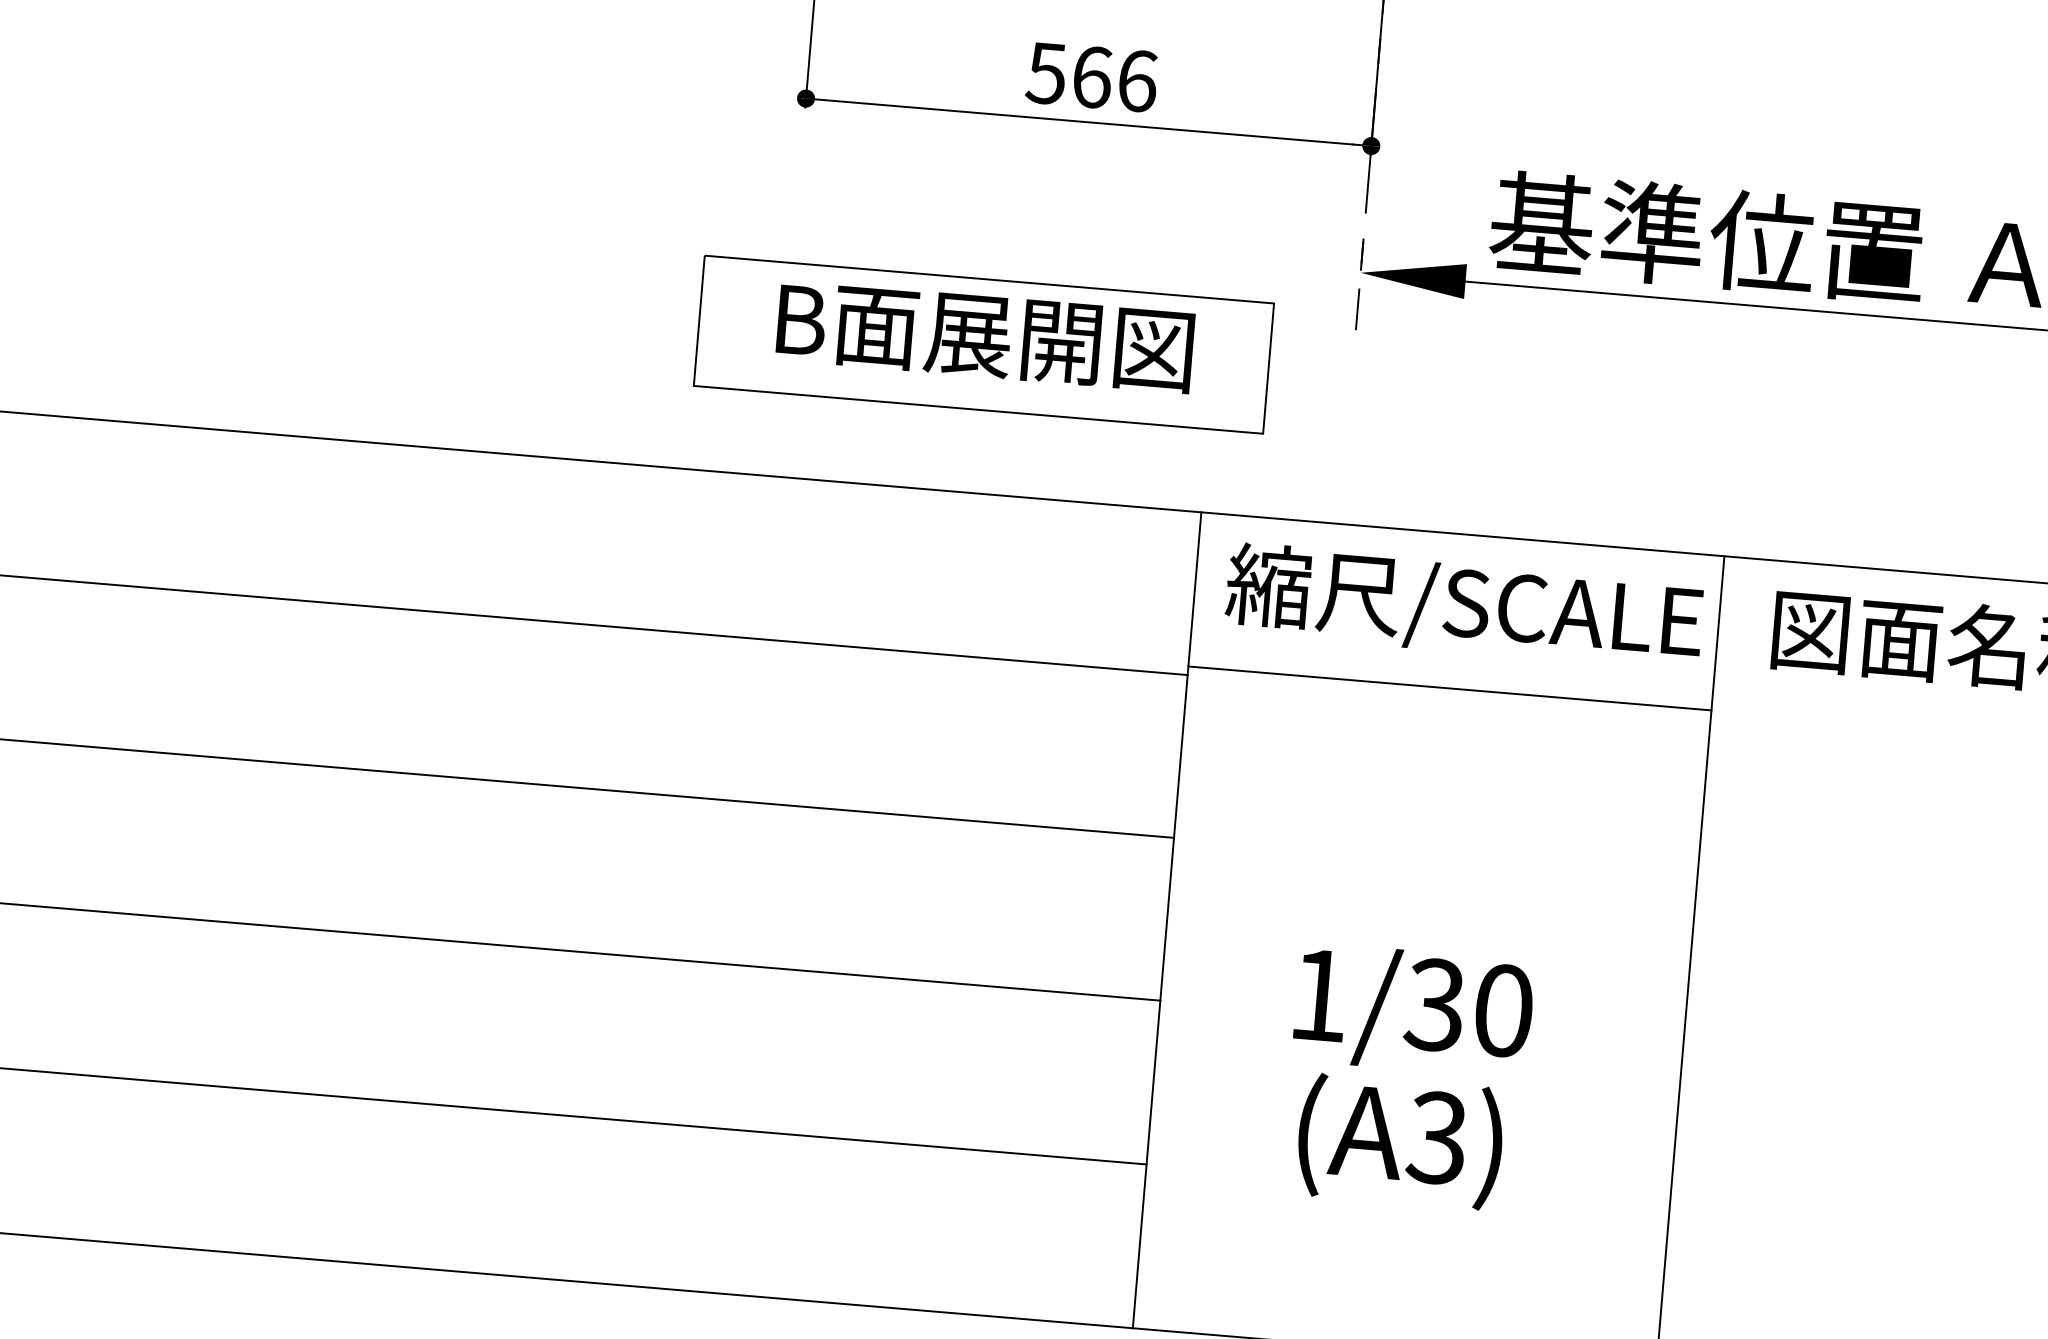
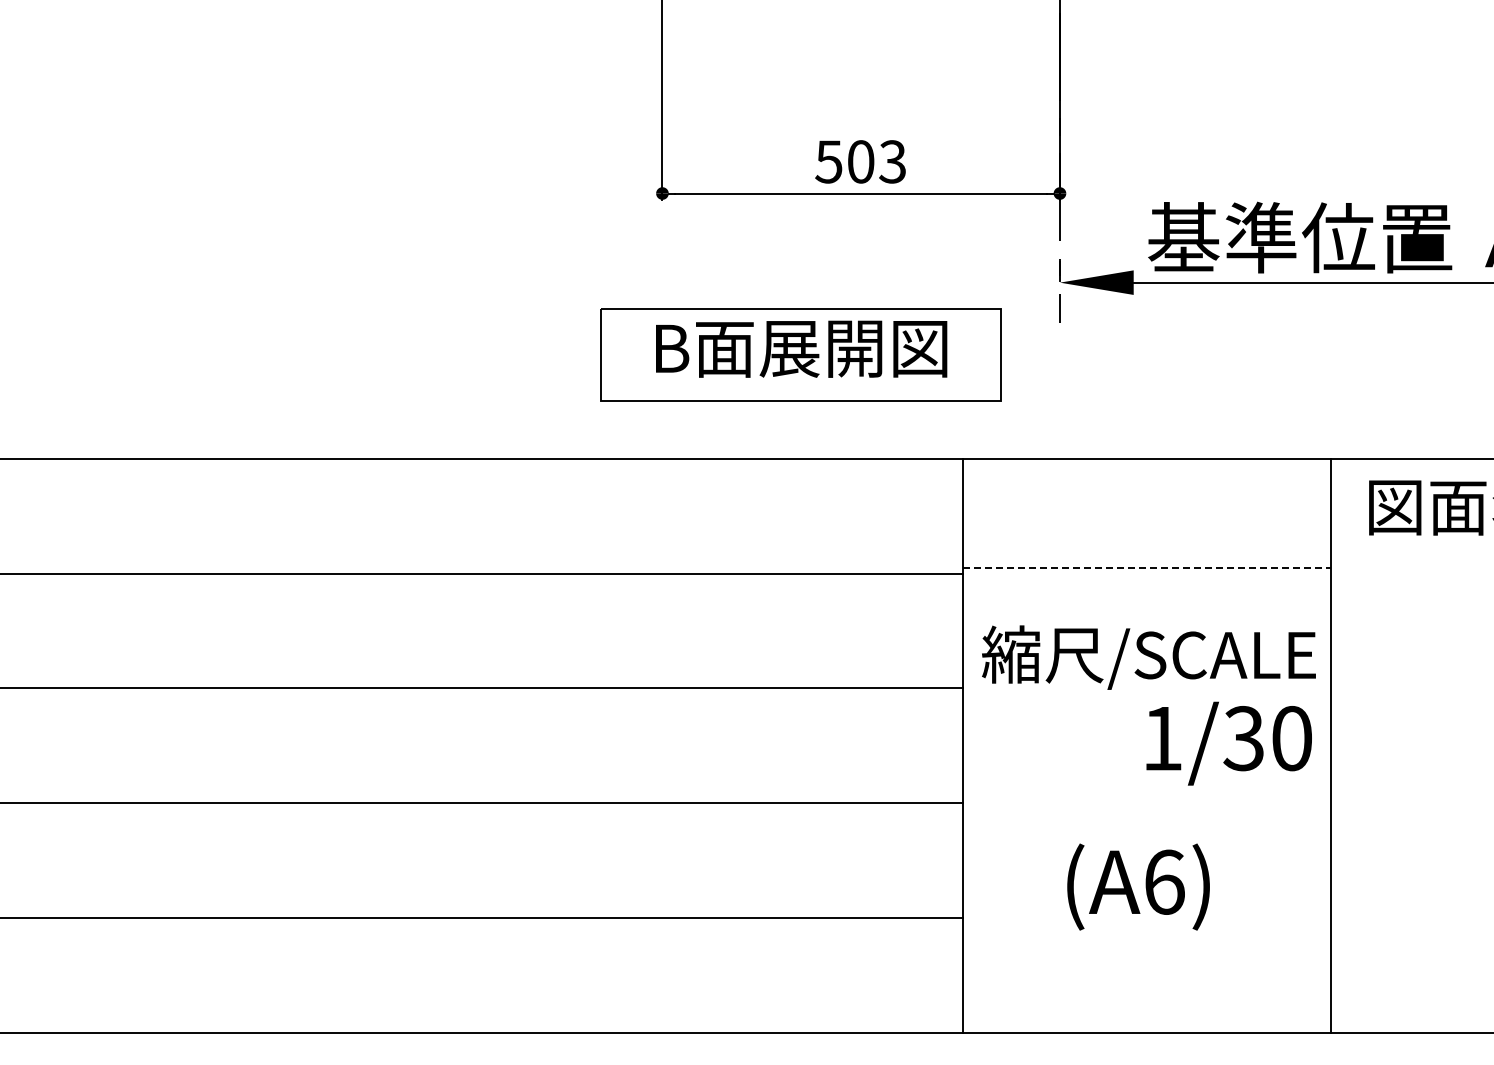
text: (1115, 78) -> (877, 161), 566 -> 503
text: (1463, 606) -> (1148, 657), moved
line: (1449, 688) -> (1146, 567), solid -> dashed
text: (1412, 1010) -> (1228, 743), moved
text: (1436, 1136) -> (1163, 881), (A3) -> (A6)

